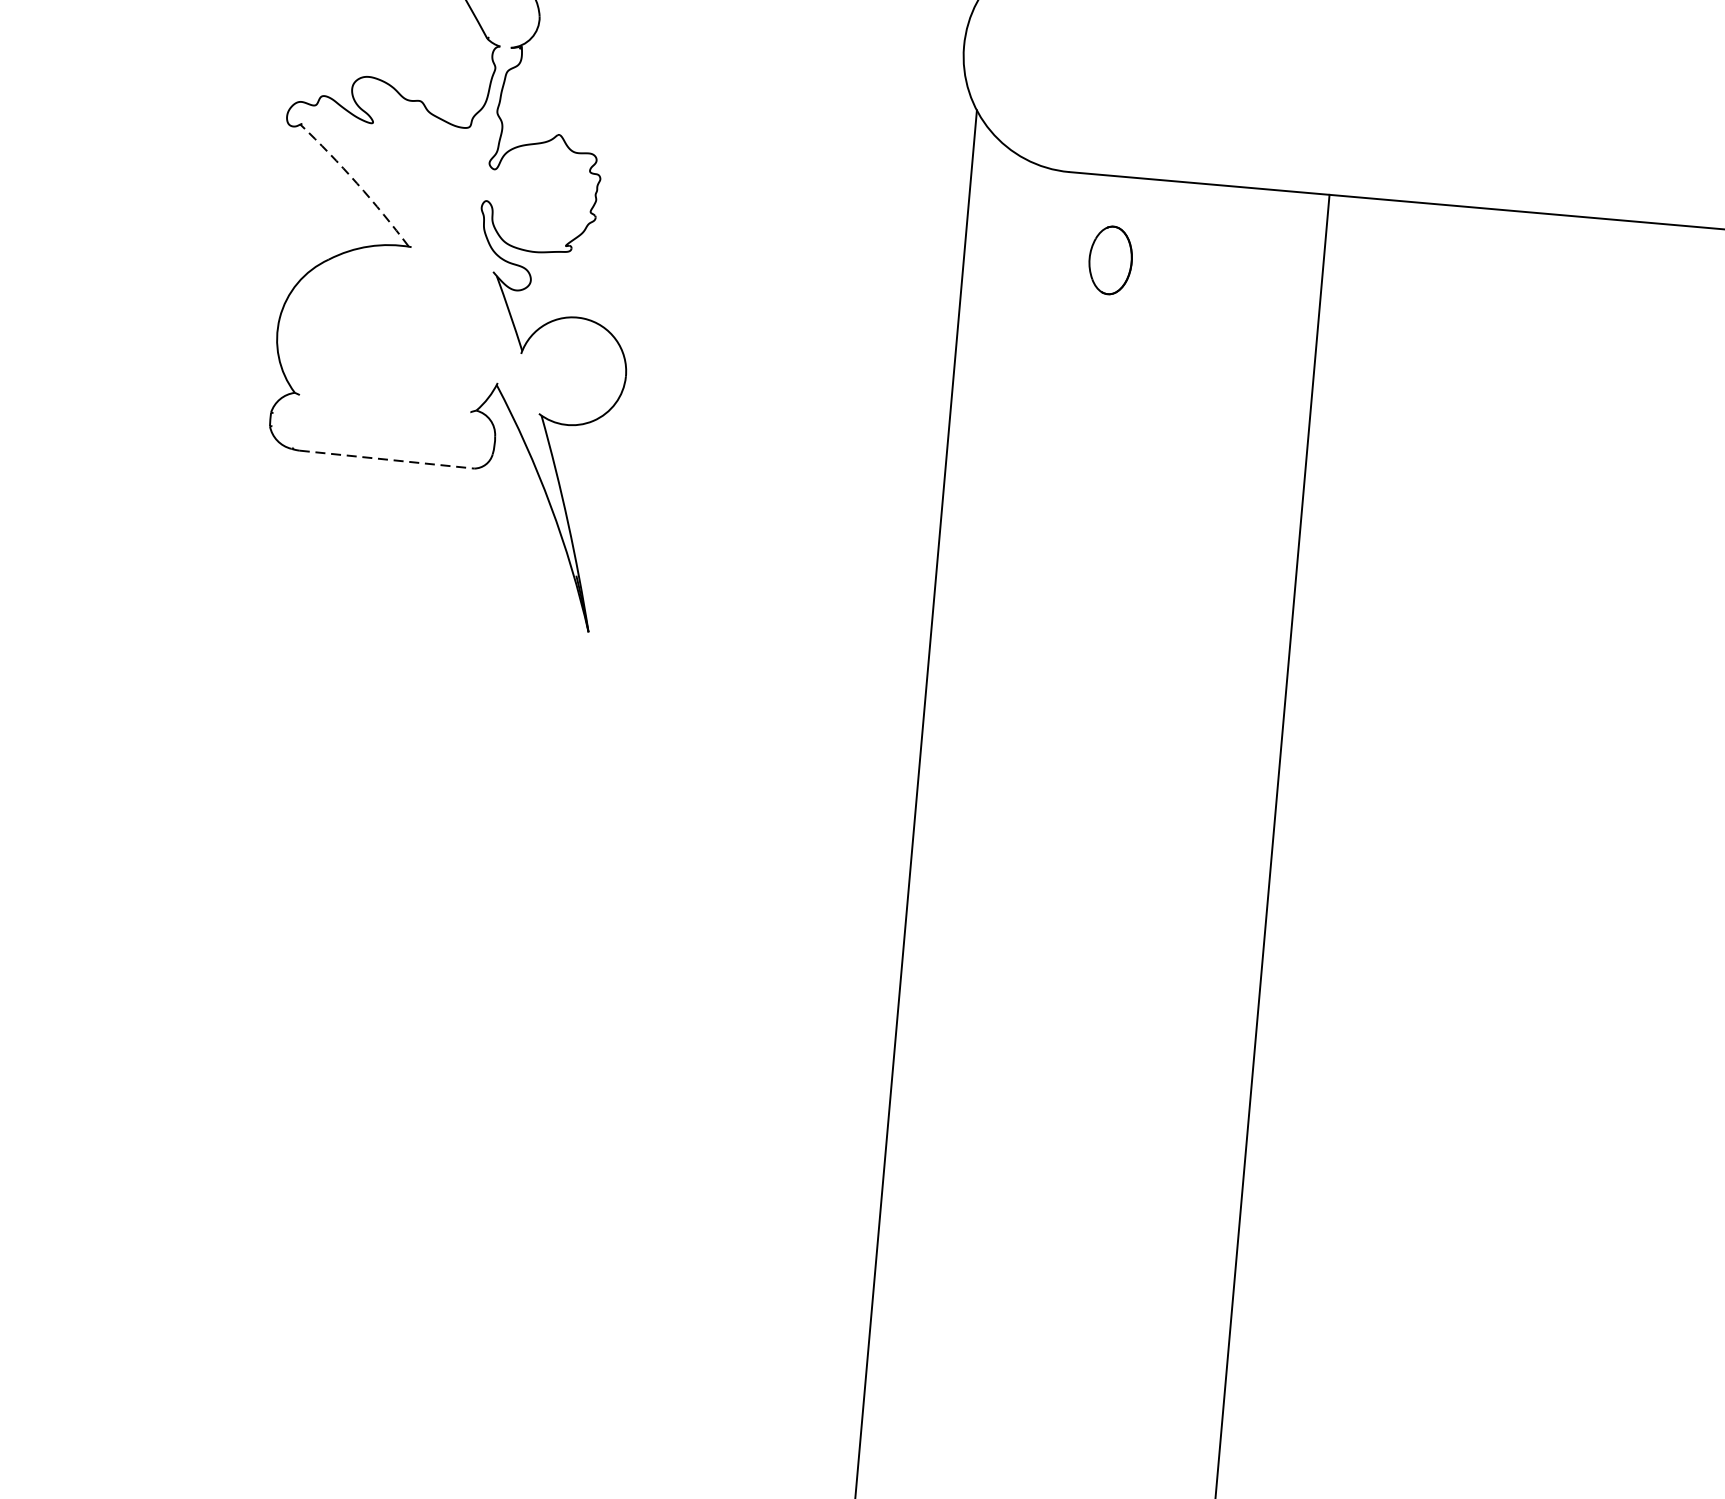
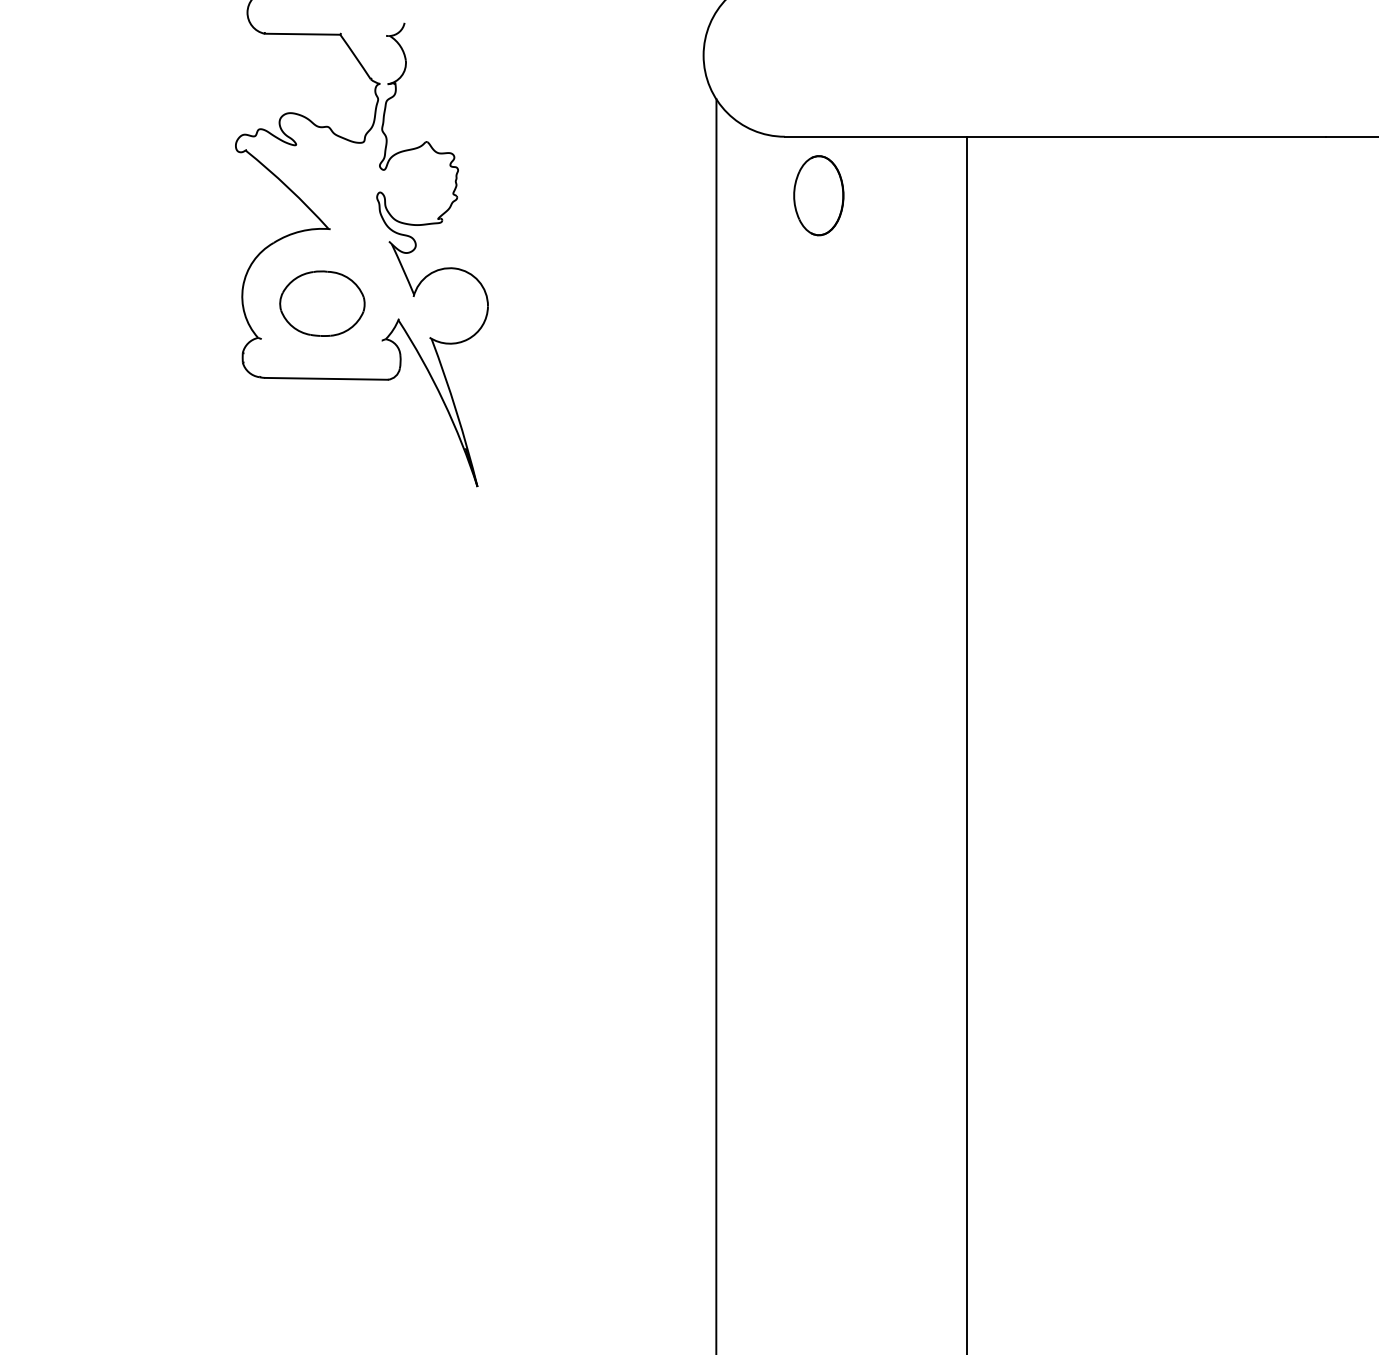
arc: (356, 183) -> (288, 188), dashed -> solid
part: (1110, 259) -> (818, 195), size x1.67
part: (390, 351) -> (322, 303), added
line: (387, 459) -> (326, 378), dashed -> solid

